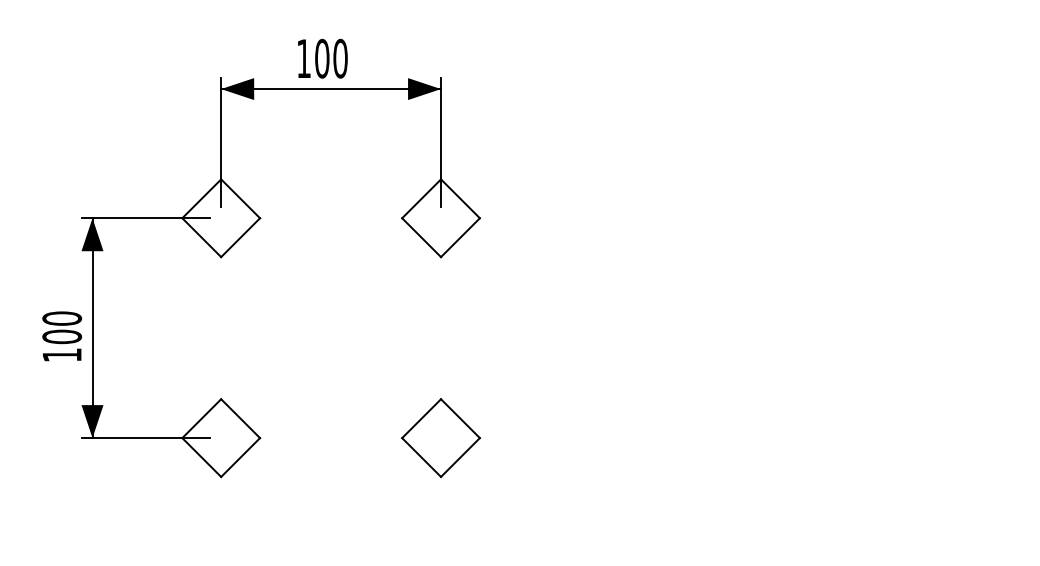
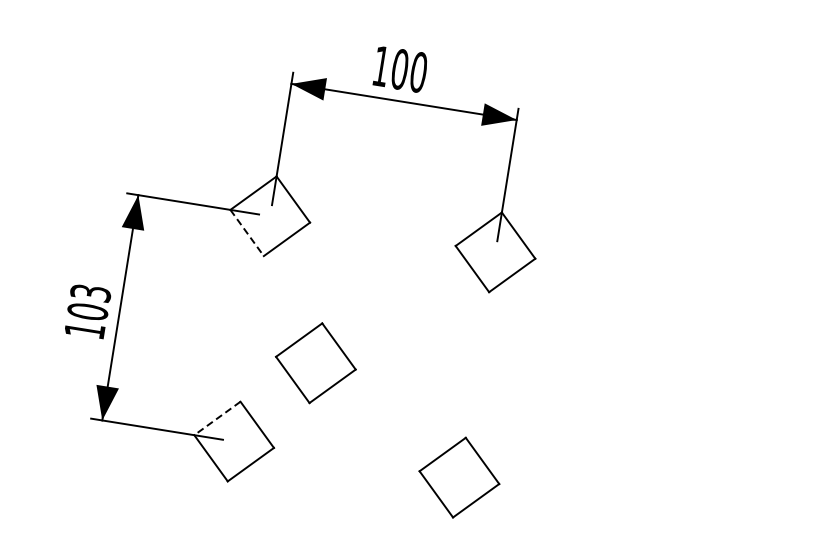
line: (202, 238) -> (247, 233), solid -> dashed
text: (62, 318) -> (91, 292), 100 -> 103
part: (286, 350) -> (315, 362), added
line: (201, 419) -> (217, 419), solid -> dashed

